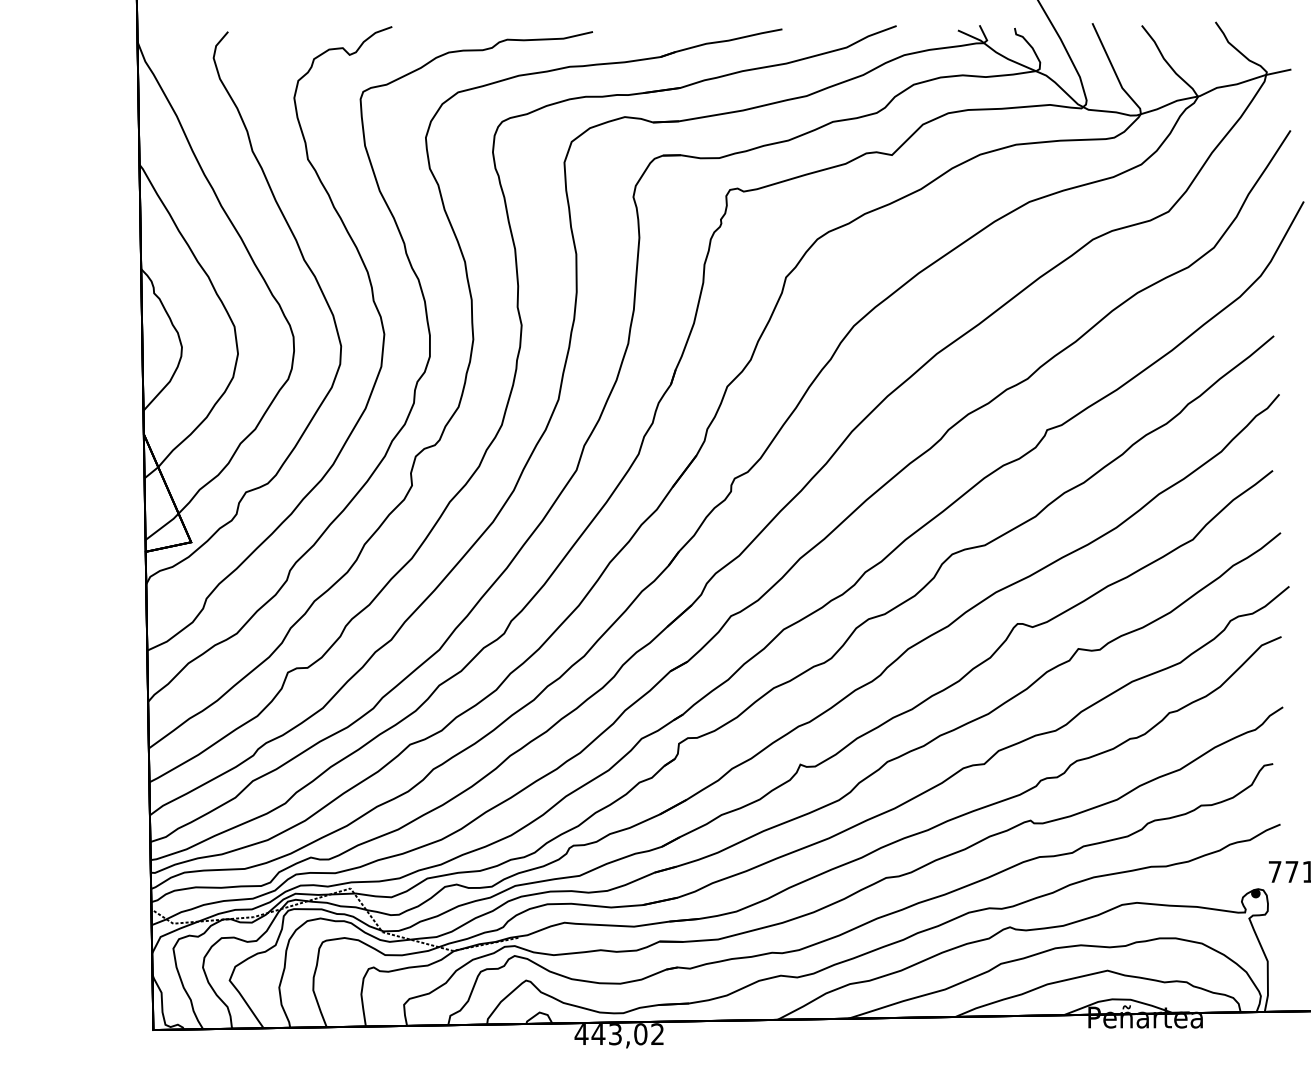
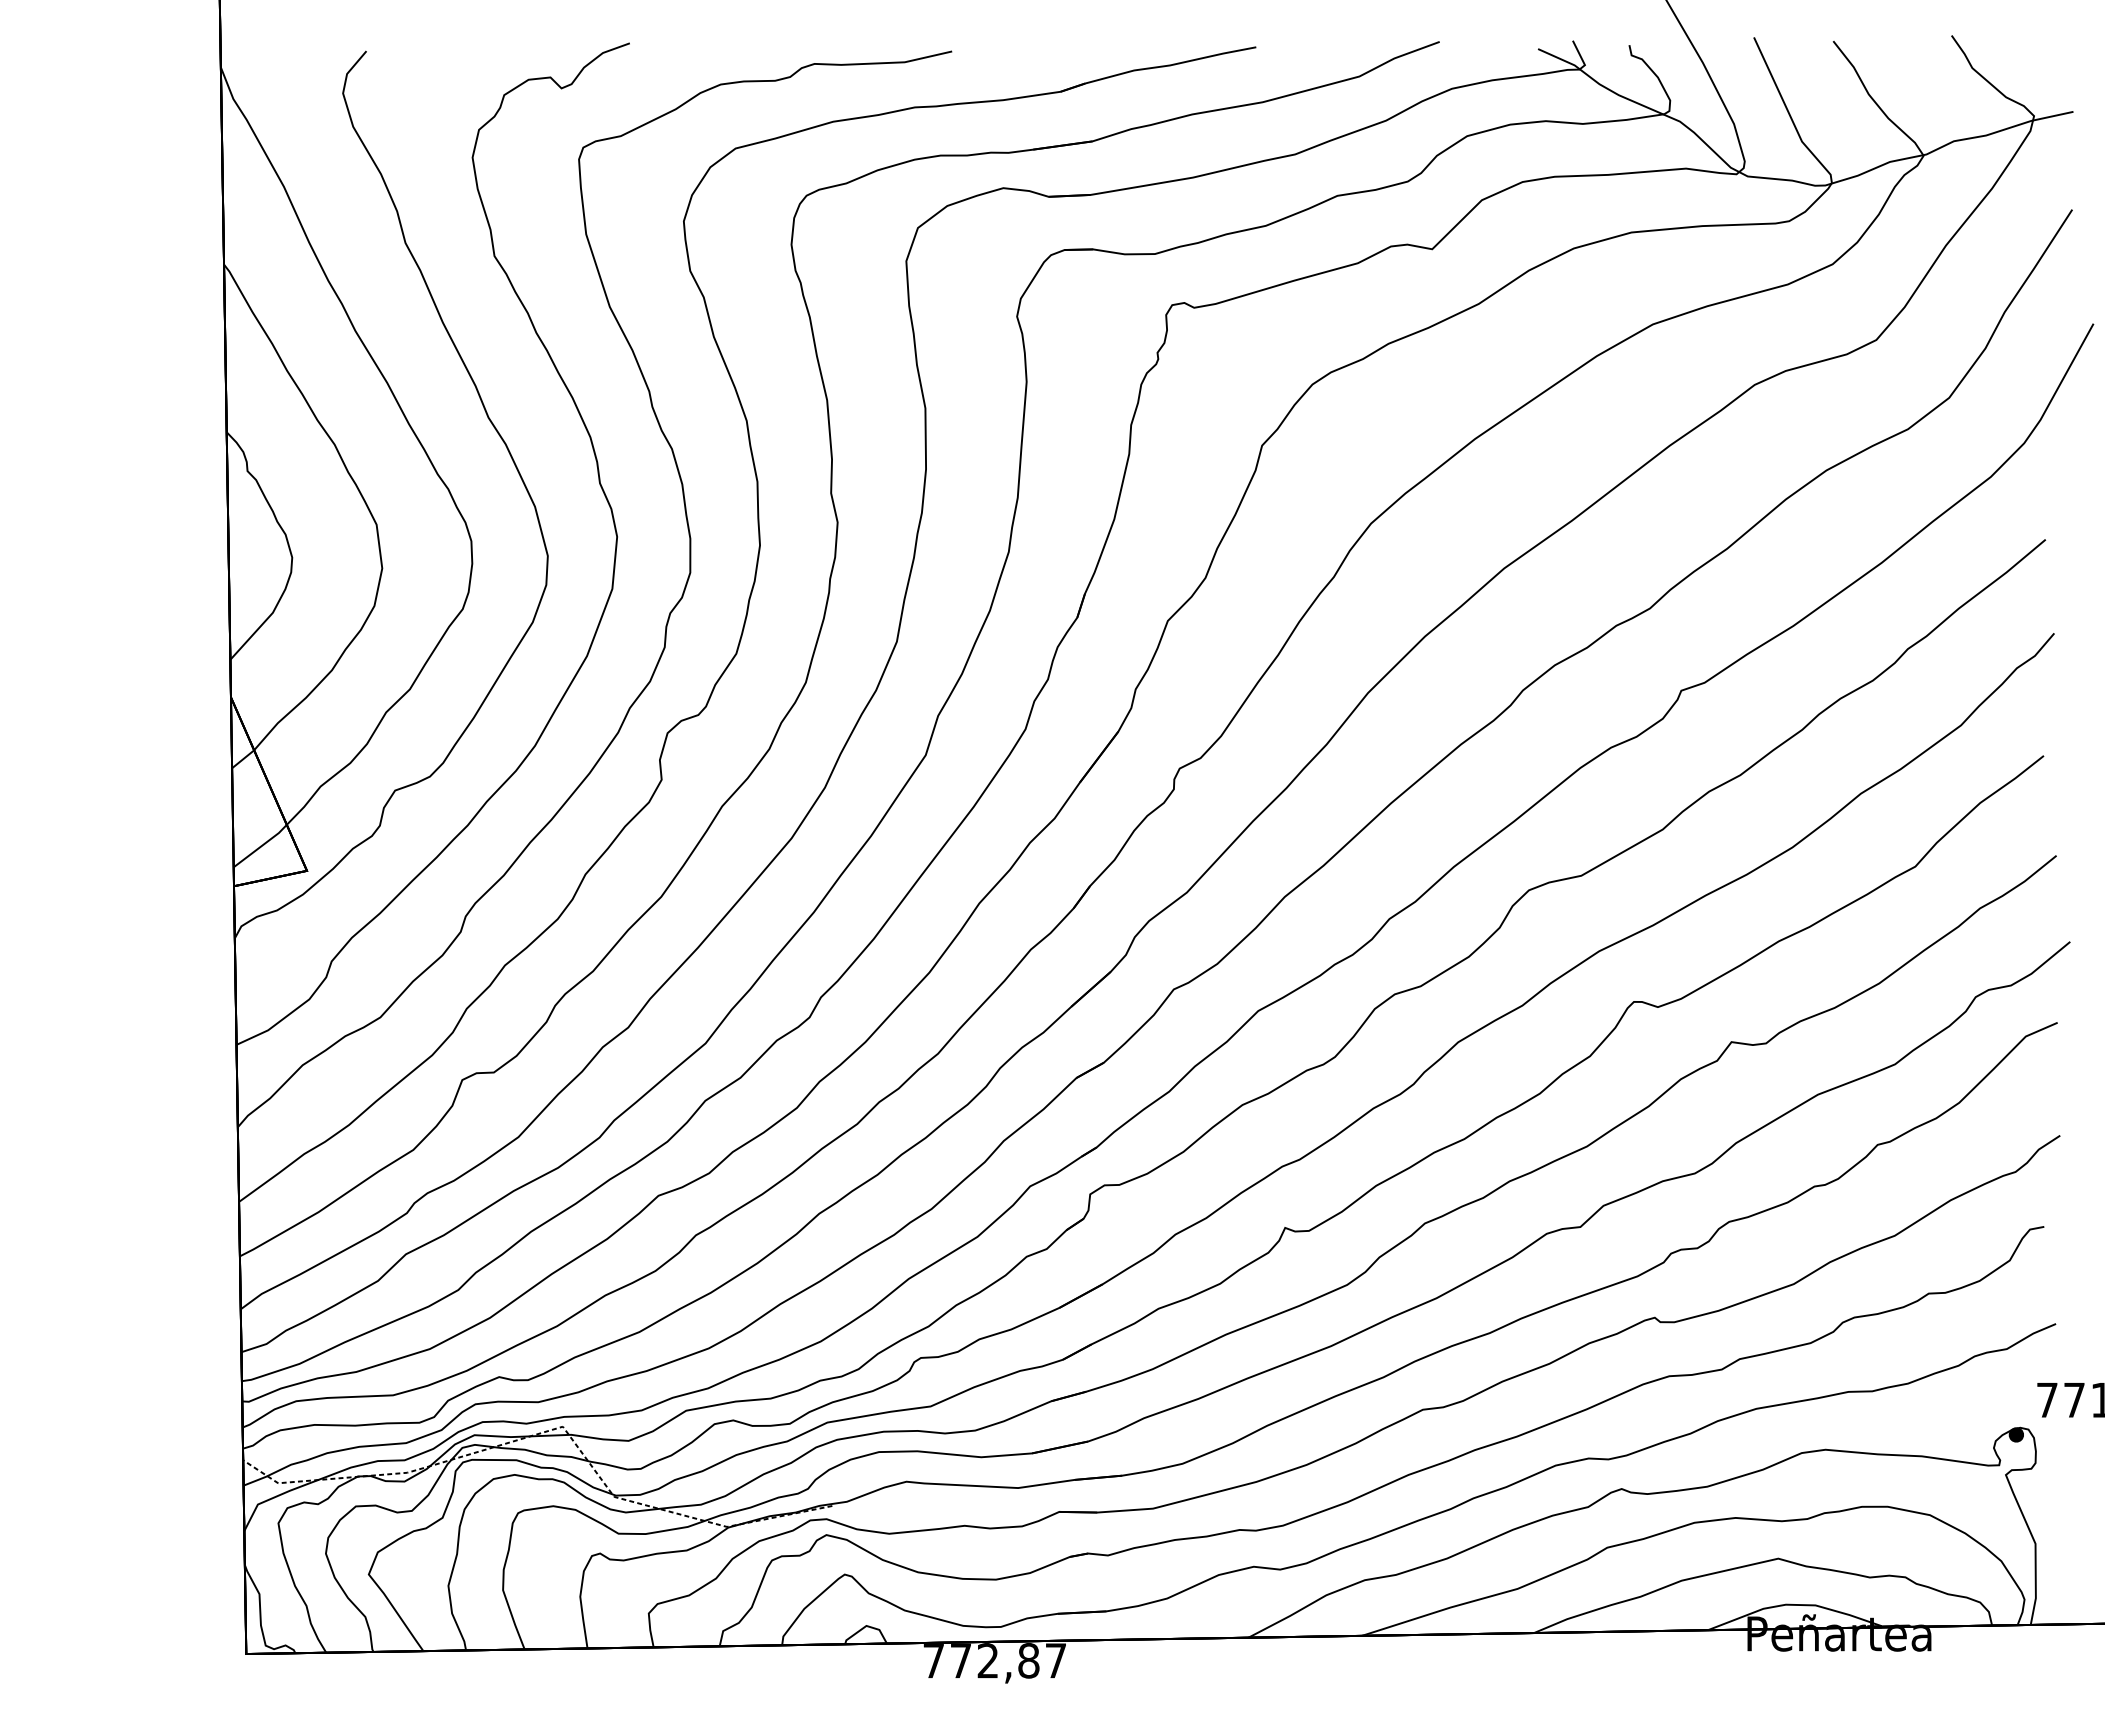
text: (618, 1034) -> (993, 1661), 443,02 -> 772,87

